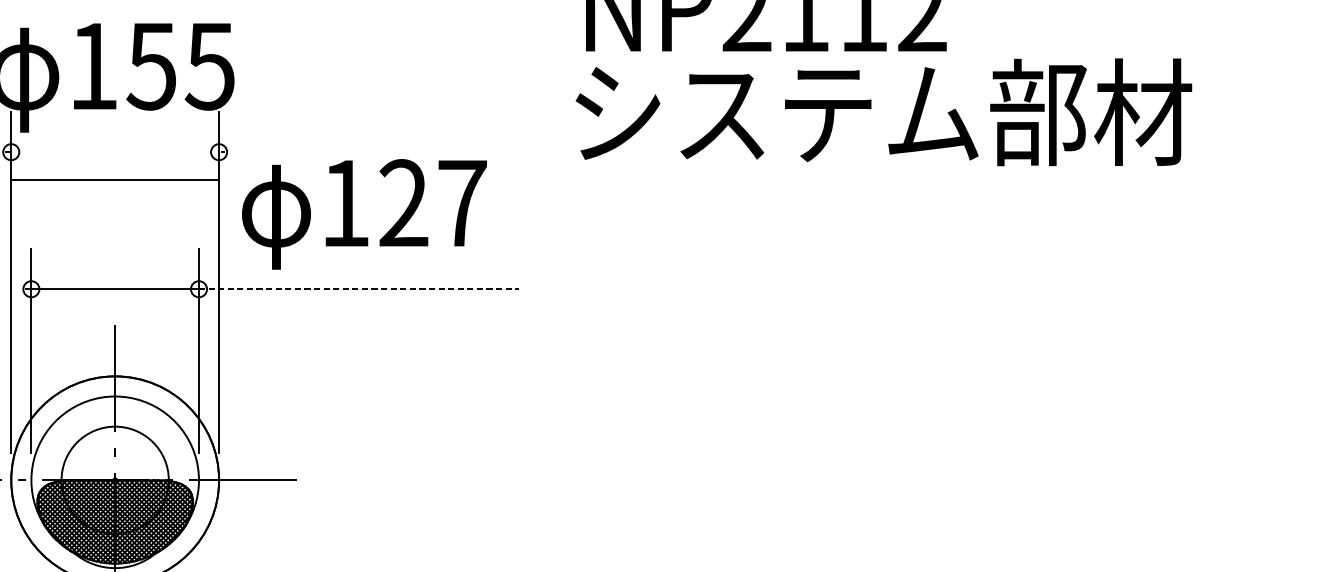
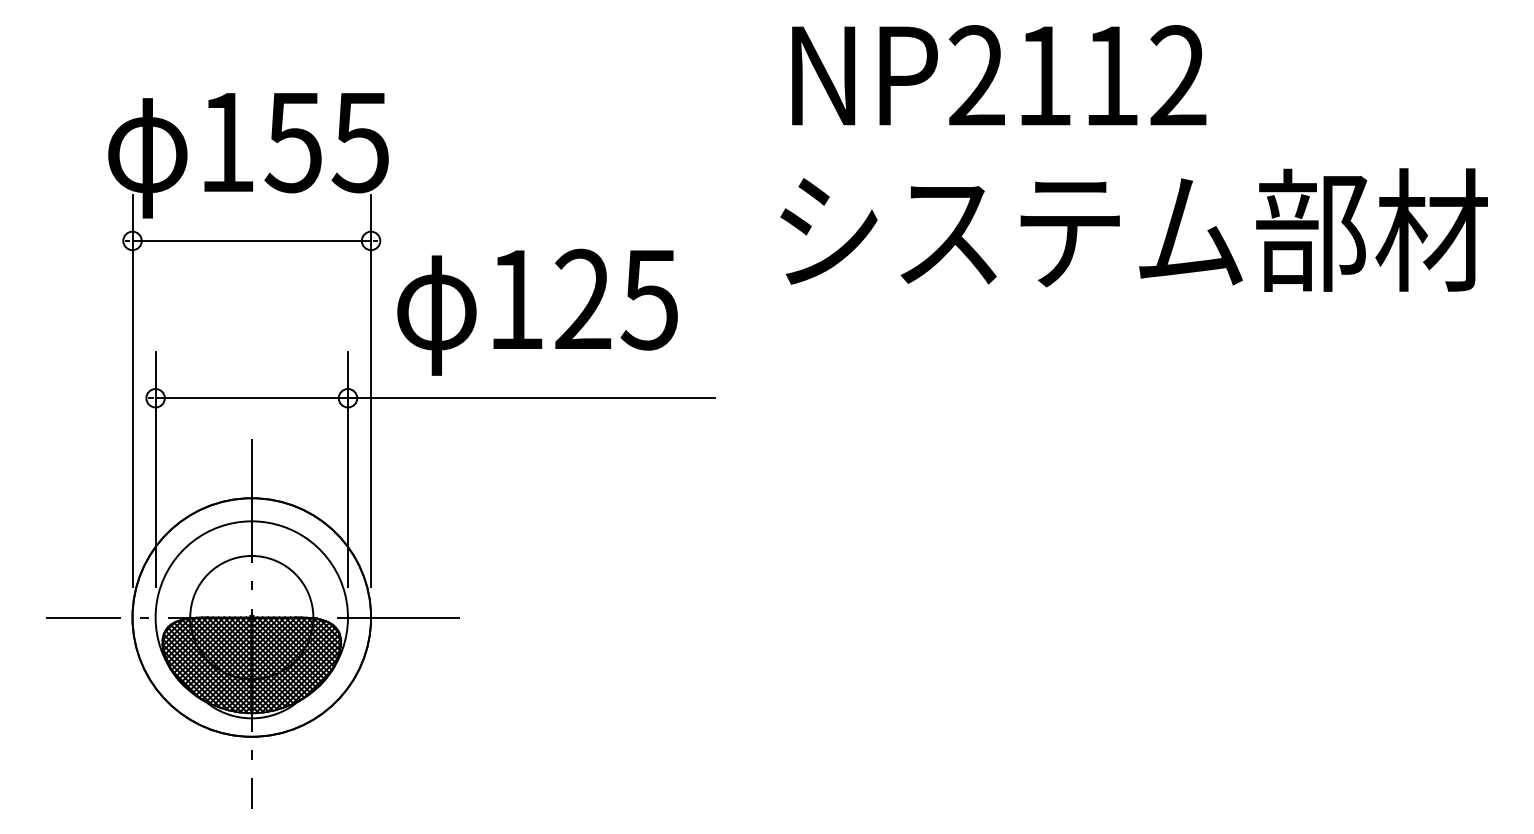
text: (883, 111) -> (1133, 229), moved
line: (114, 179) -> (251, 240), moved
text: (461, 204) -> (649, 300), 127 -> 125
line: (358, 289) -> (531, 398), dashed -> solid

